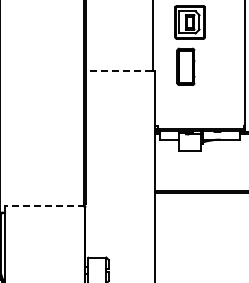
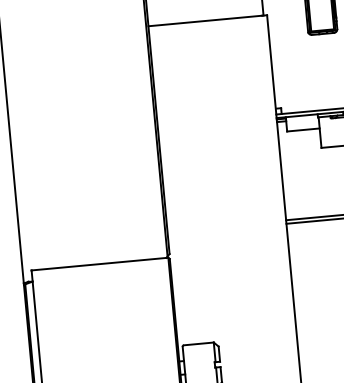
line: (118, 71) -> (205, 21), dashed -> solid
line: (44, 206) -> (99, 264), dashed -> solid

